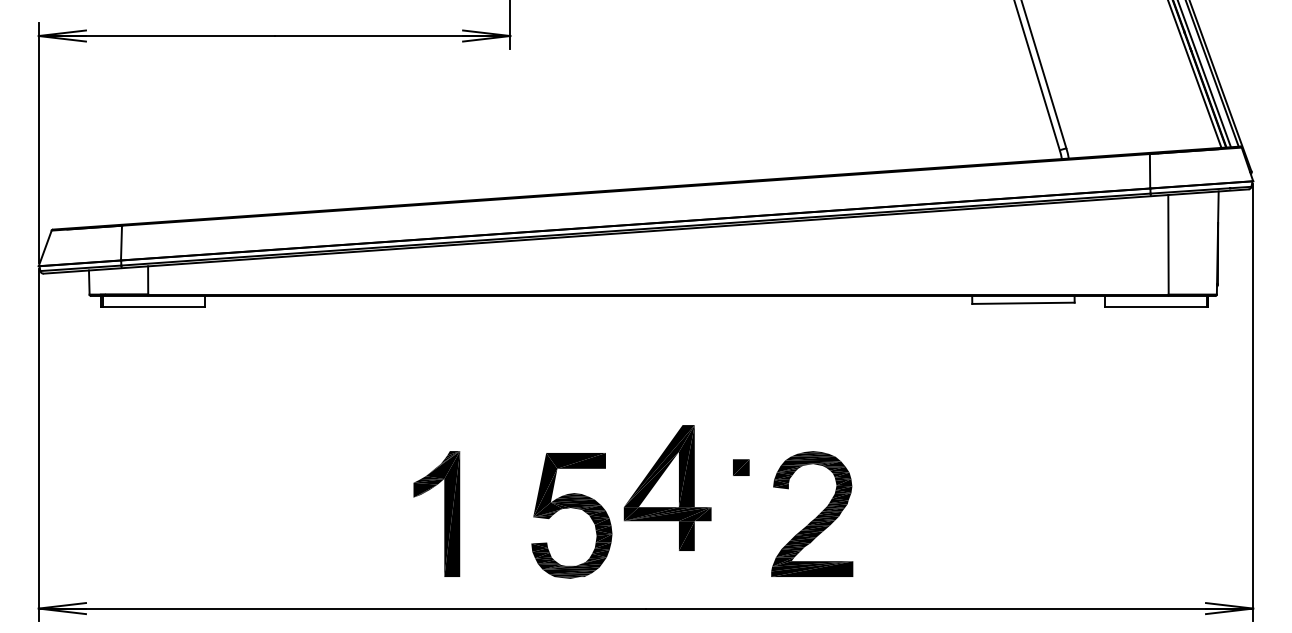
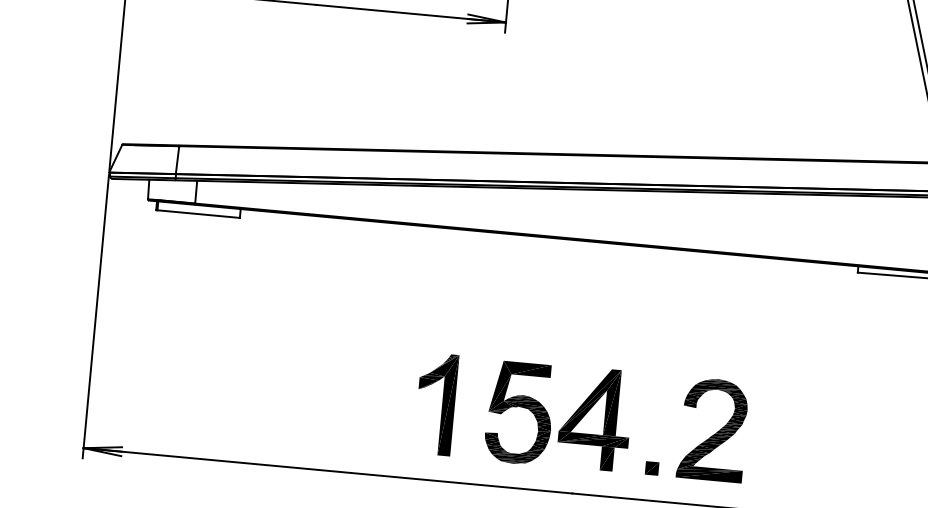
part: (741, 467) -> (652, 468), moved
part: (667, 487) -> (595, 418), moved
part: (444, 513) -> (442, 404), moved

